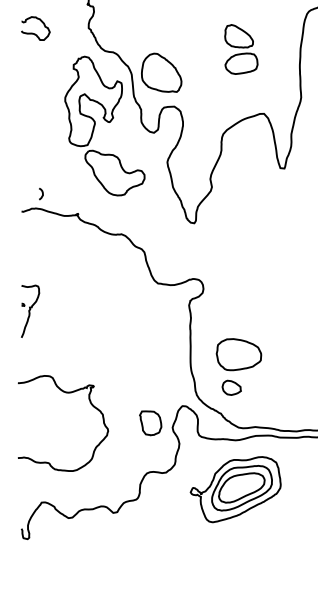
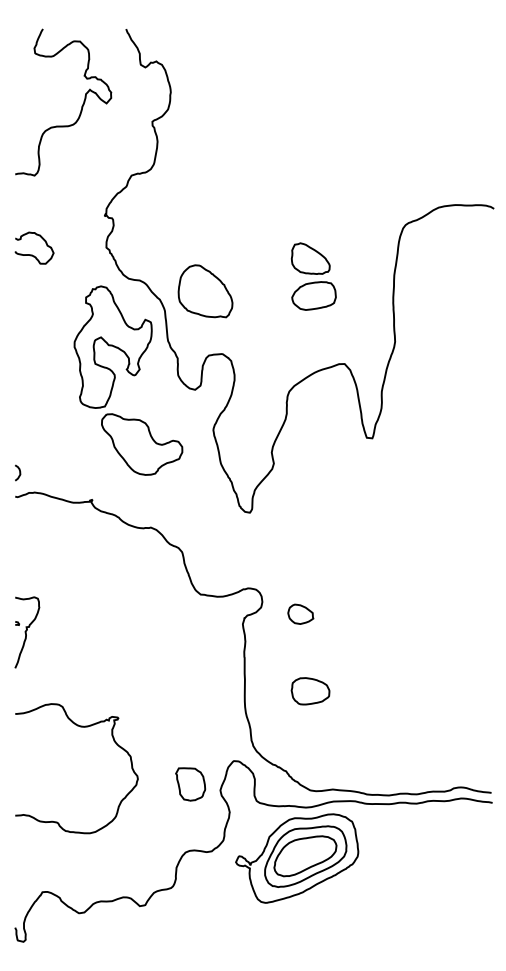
part: (161, 72) -> (205, 291), moved
curve: (42, 193) -> (19, 472), moved
part: (238, 354) -> (310, 691), size x0.62
part: (231, 387) -> (300, 613), moved
curve: (65, 393) -> (80, 727), moved
part: (235, 489) -> (297, 858), moved

